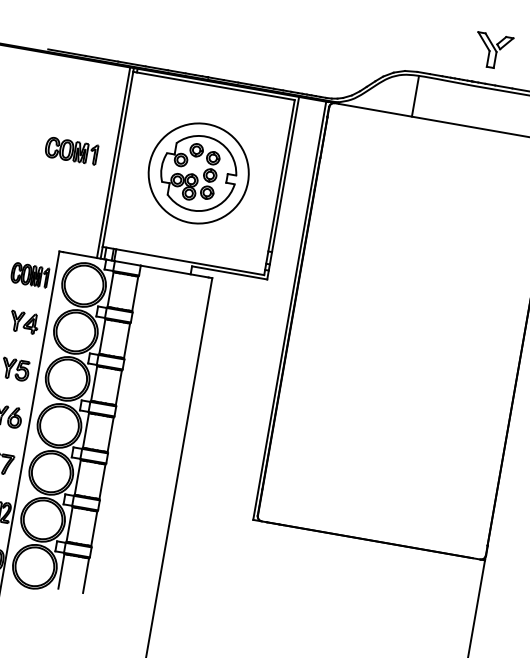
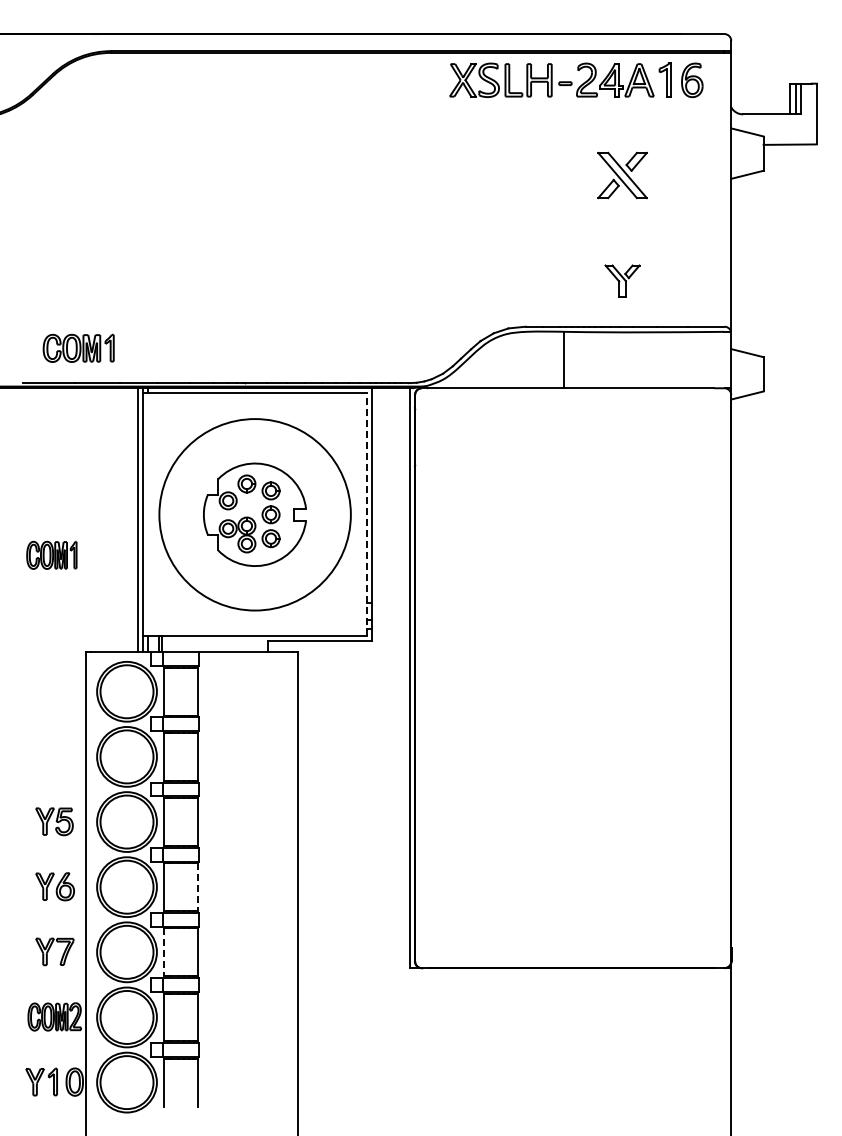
part: (493, 50) -> (622, 280), size x0.7
line: (415, 95) -> (563, 359), moved
part: (71, 150) -> (78, 347), moved
circle: (198, 173) -> (254, 514), size x1.4
line: (279, 187) -> (367, 514), solid -> dashed
part: (29, 274) -> (51, 554), moved
part: (24, 322) -> (55, 756), removed
line: (110, 434) -> (197, 887), solid -> dashed
line: (77, 477) -> (163, 952), solid -> dashed

